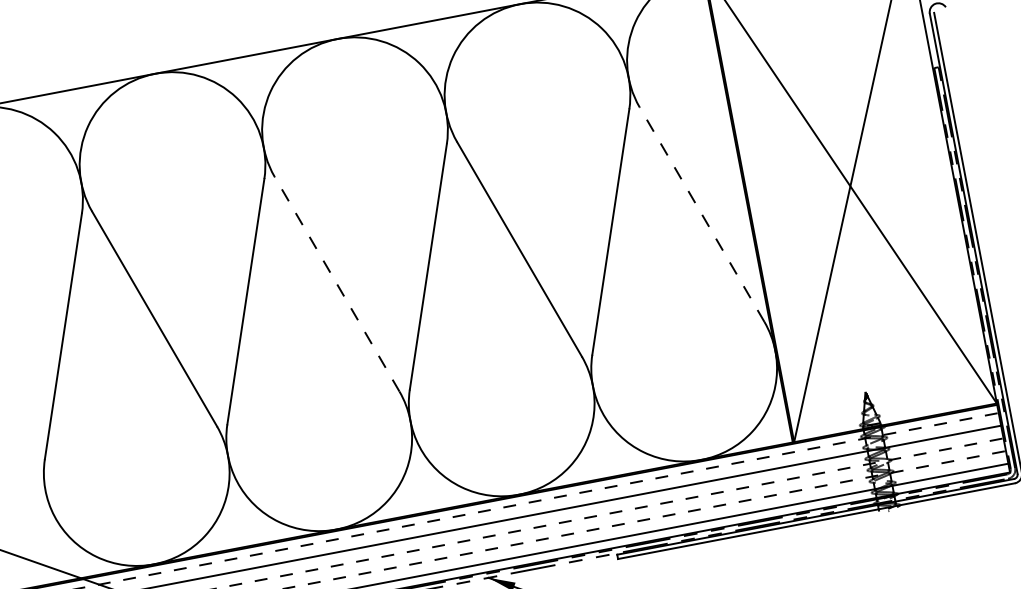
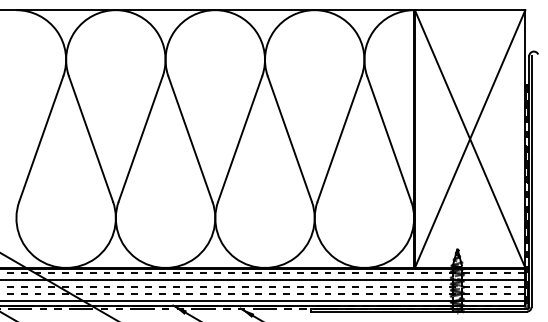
line: (702, 213) -> (389, 138), dashed -> solid
line: (337, 283) -> (190, 138), dashed -> solid

